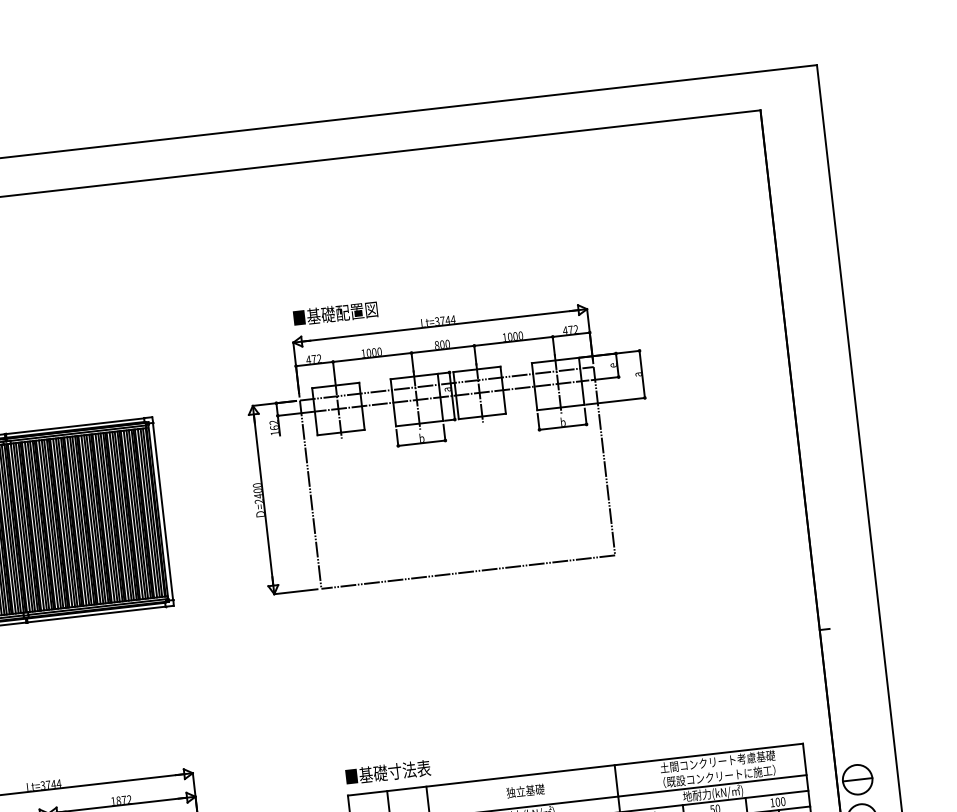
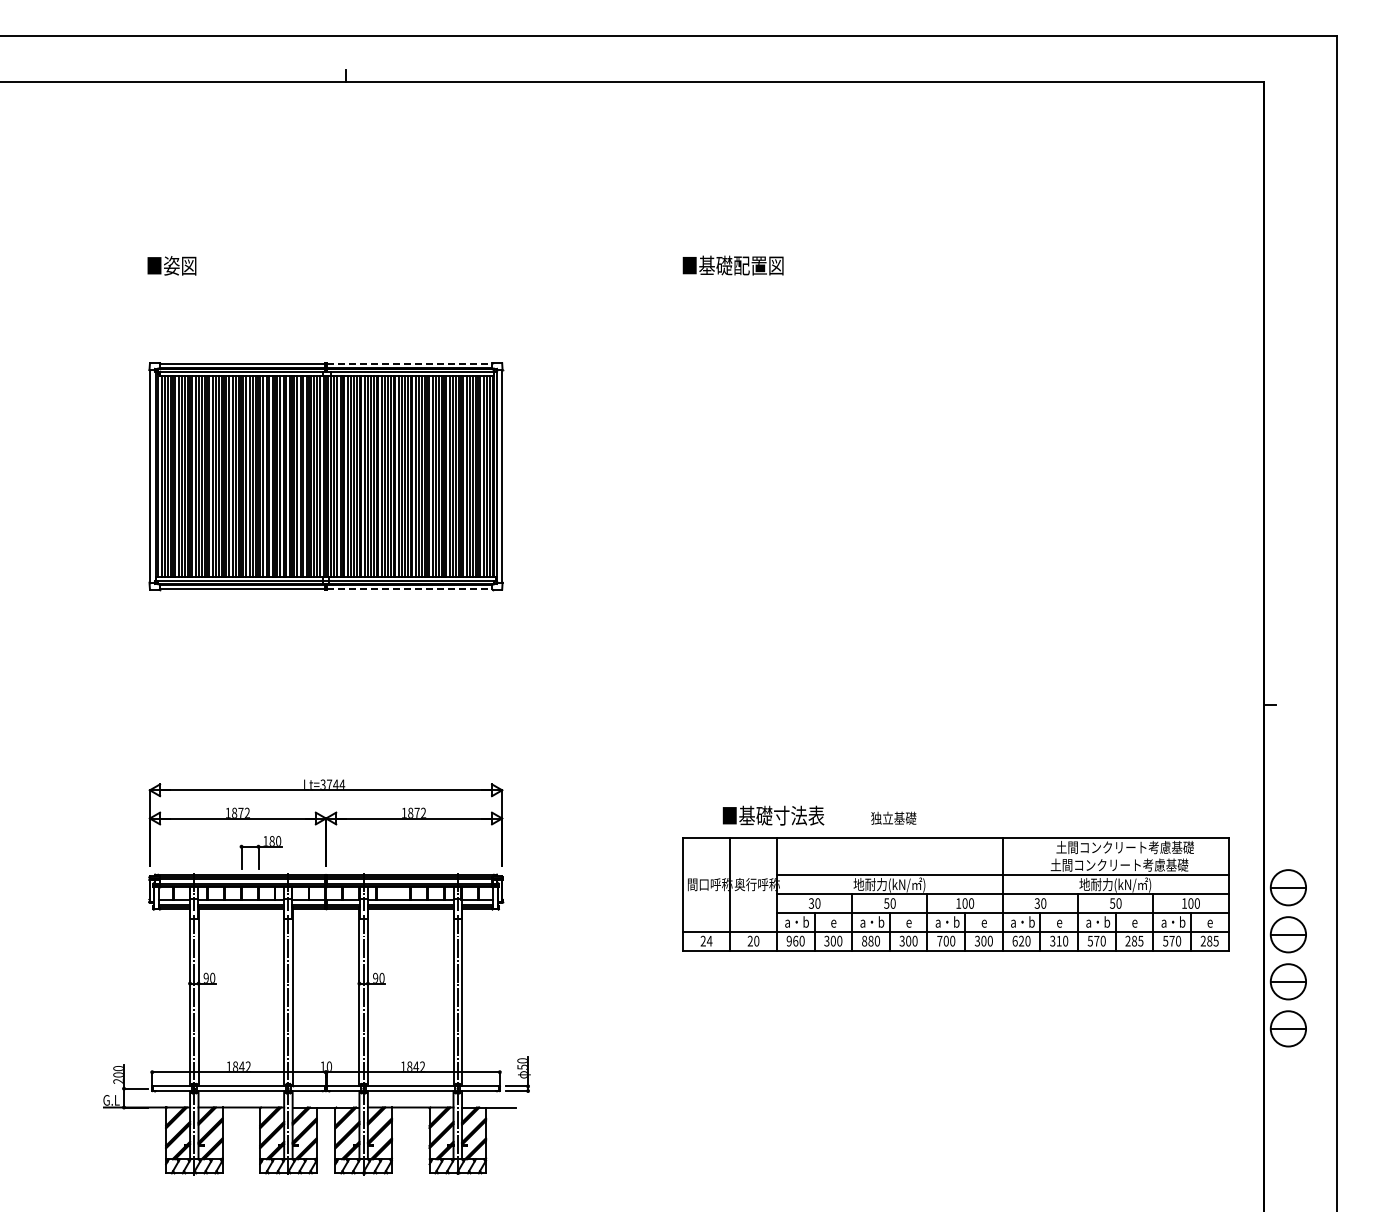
line: (75, 426) -> (409, 363), solid -> dashed
part: (449, 445) -> (850, 436), removed
line: (96, 614) -> (409, 589), solid -> dashed
text: (388, 772) -> (773, 815), moved
text: (716, 776) -> (1121, 864), （既設コンクリートに施工） -> 土間コンクリート考慮基礎
text: (525, 790) -> (893, 817), moved

